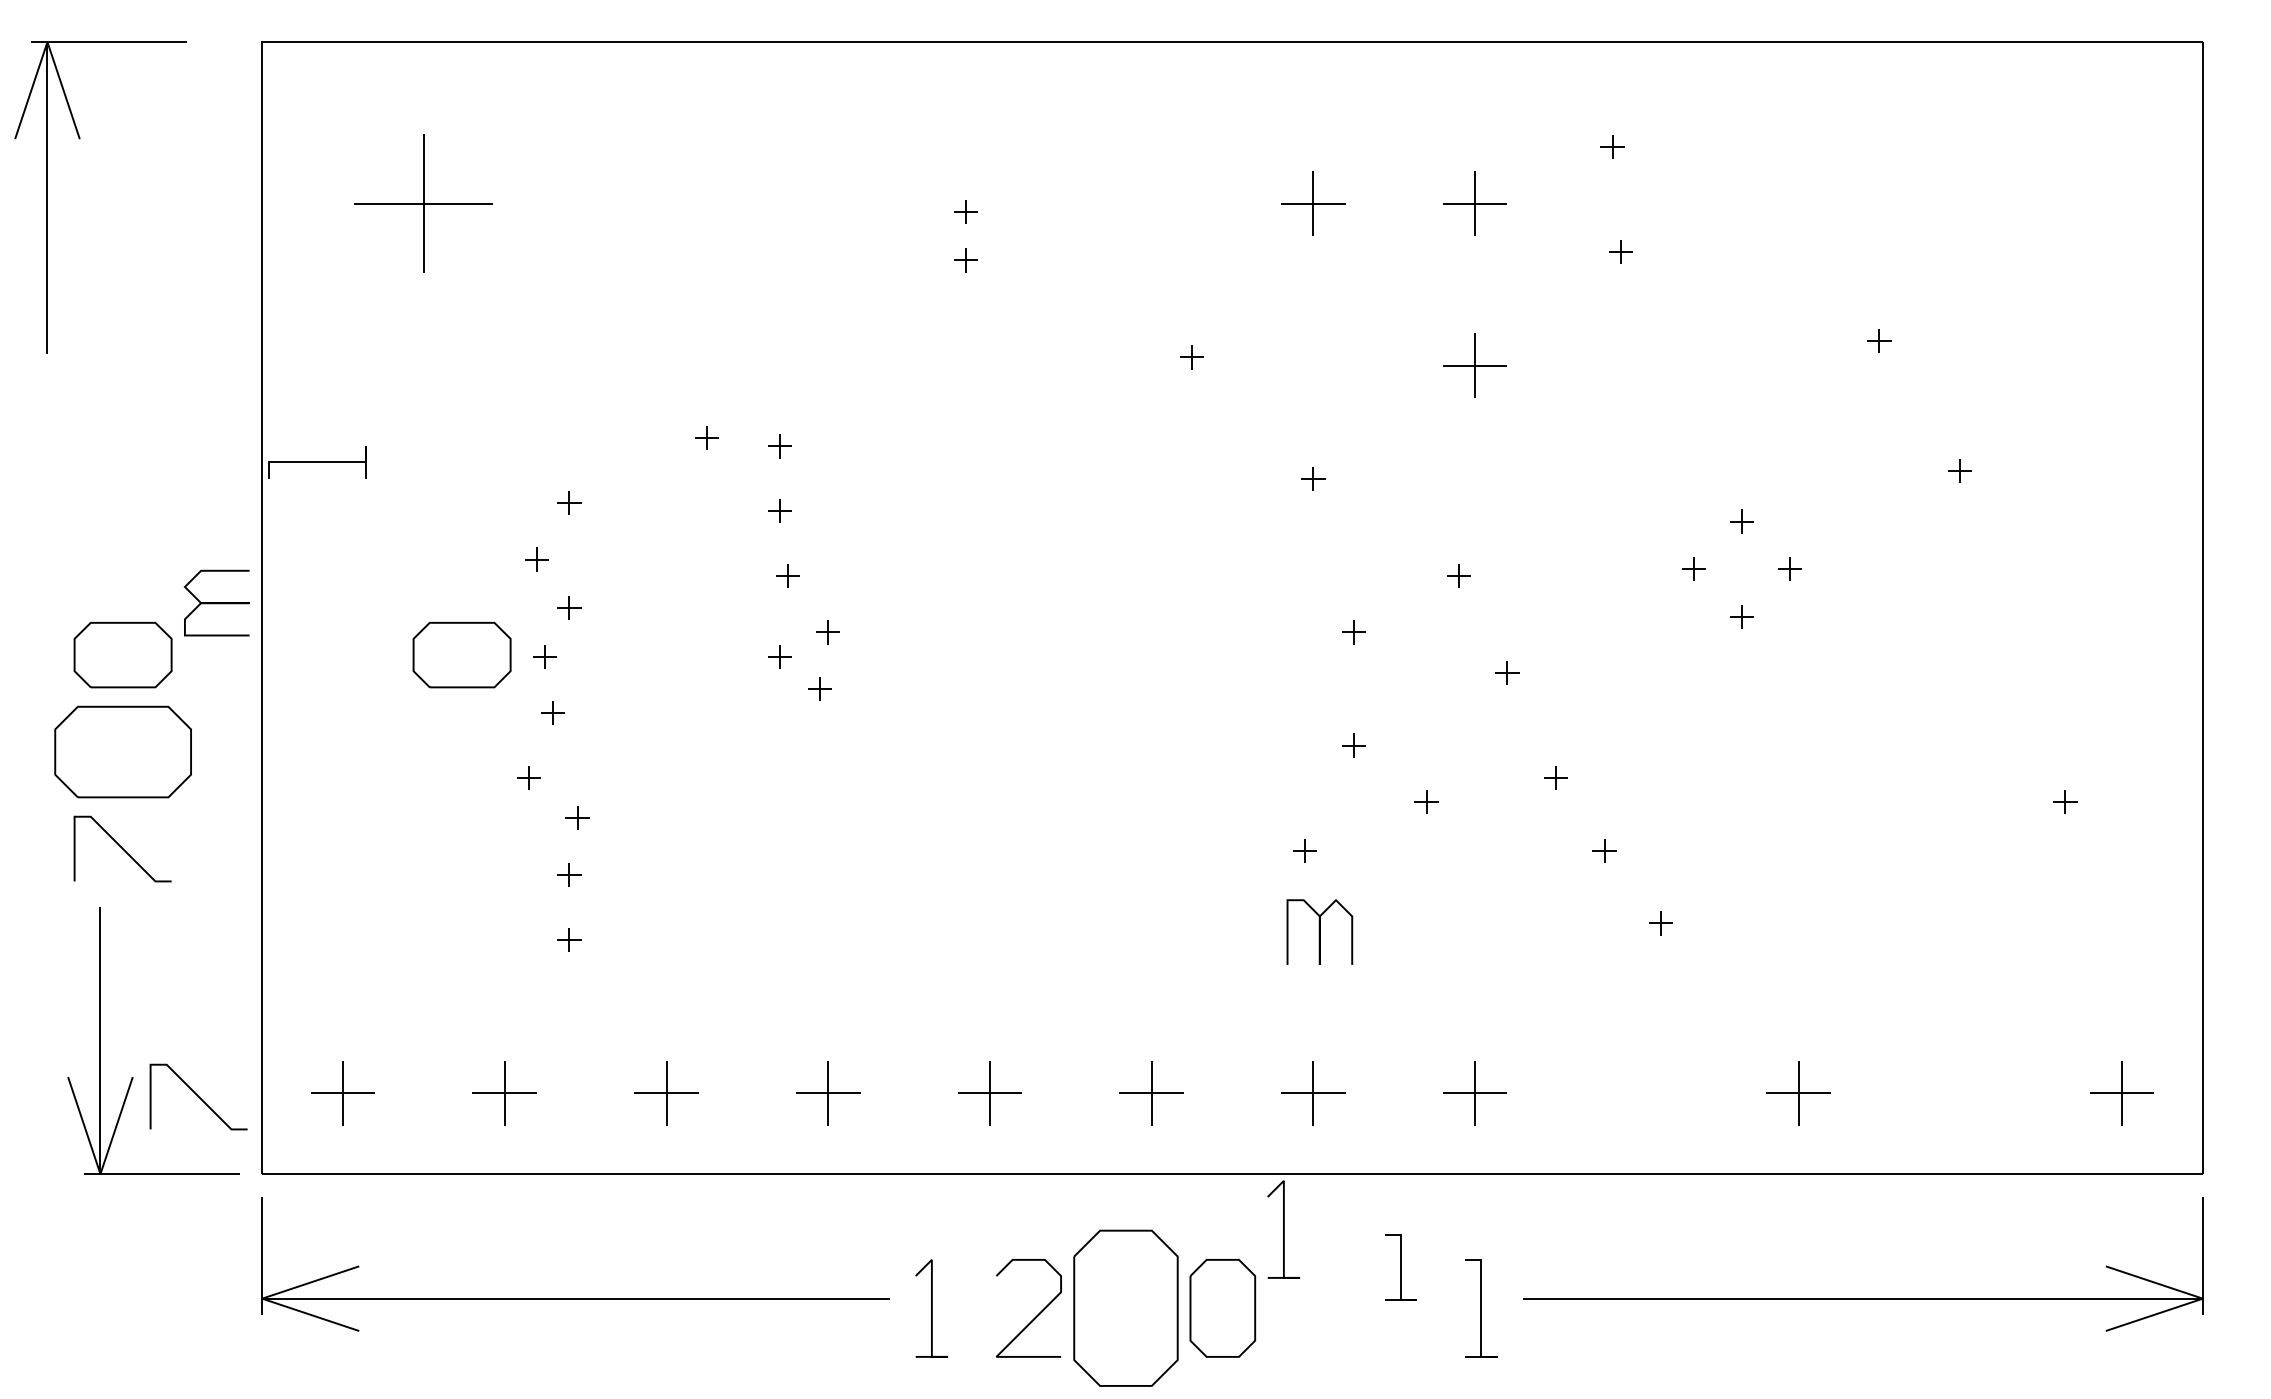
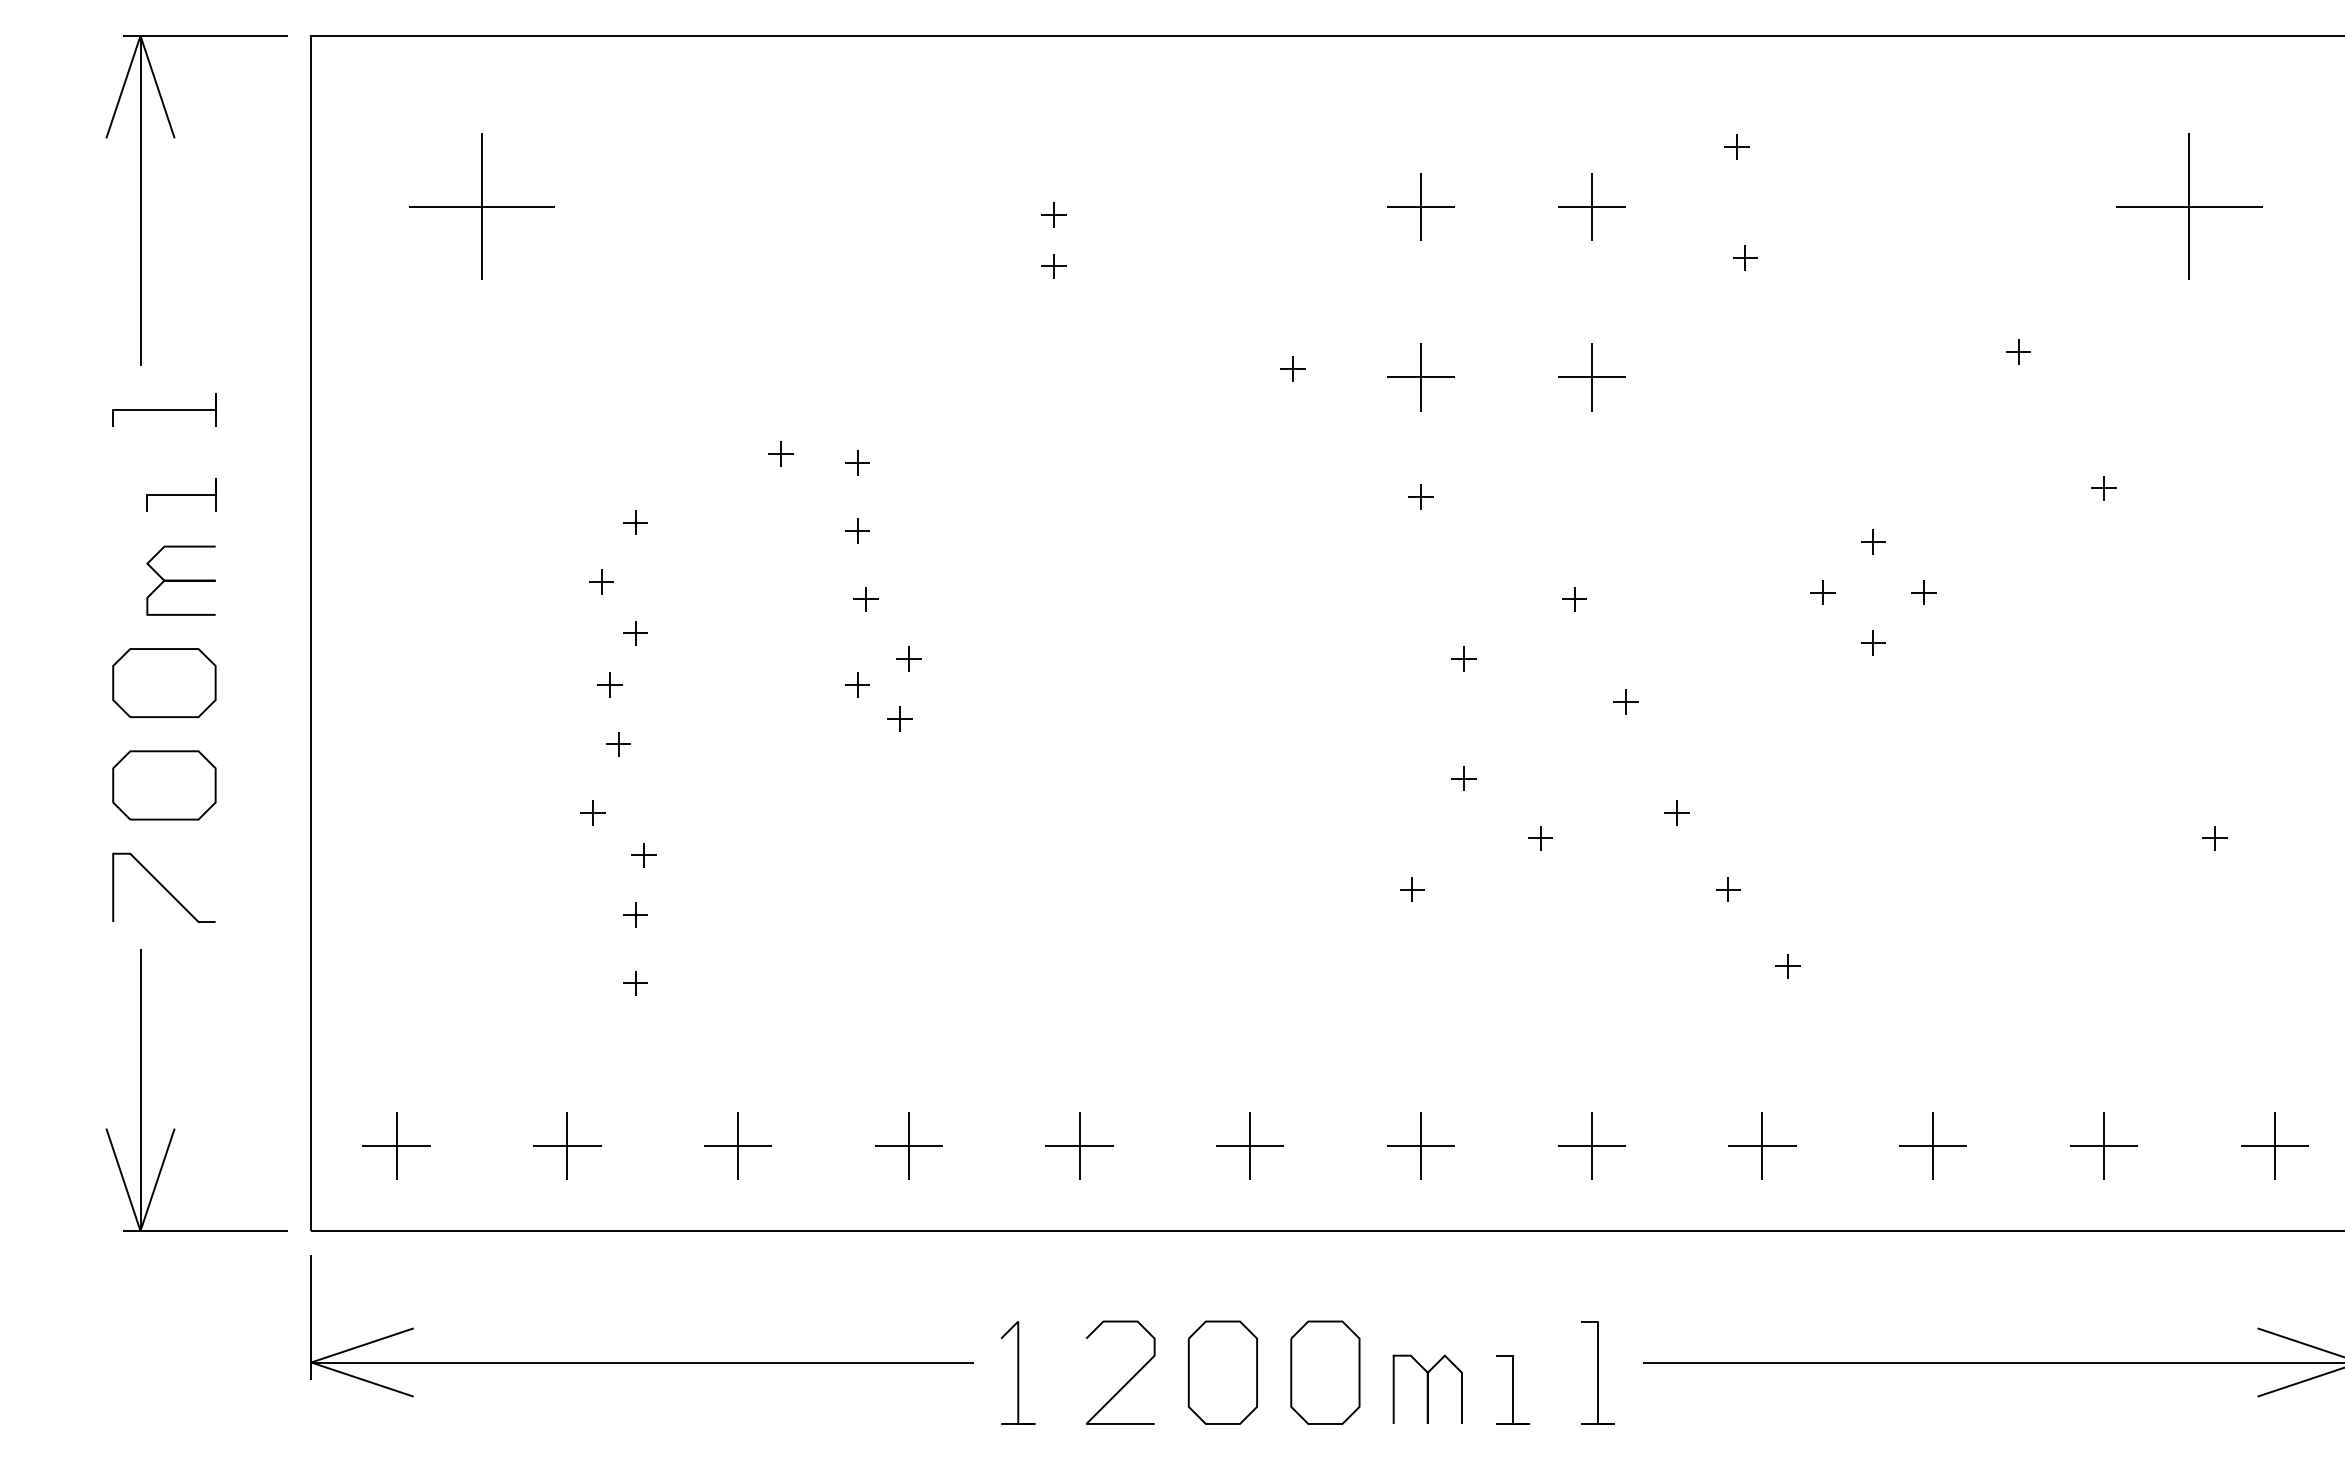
part: (47, 197) -> (140, 199), moved
part: (2041, 203) -> (2189, 206), added
part: (1313, 365) -> (1421, 377), added
line: (317, 462) -> (164, 410), moved
line: (139, 476) -> (181, 494), added
curve: (216, 602) -> (180, 580), moved
part: (461, 654) -> (521, 682), removed
part: (122, 751) -> (163, 784), size x0.71
curve: (1319, 931) -> (1427, 1388), moved
part: (1636, 1093) -> (1762, 1145), added
part: (1960, 1093) -> (2104, 1145), added
line: (198, 1096) -> (244, 1149), removed
line: (1283, 1229) -> (1389, 1289), removed
line: (1400, 1267) -> (1512, 1389), moved
part: (1125, 1308) -> (1222, 1372), size x0.62

